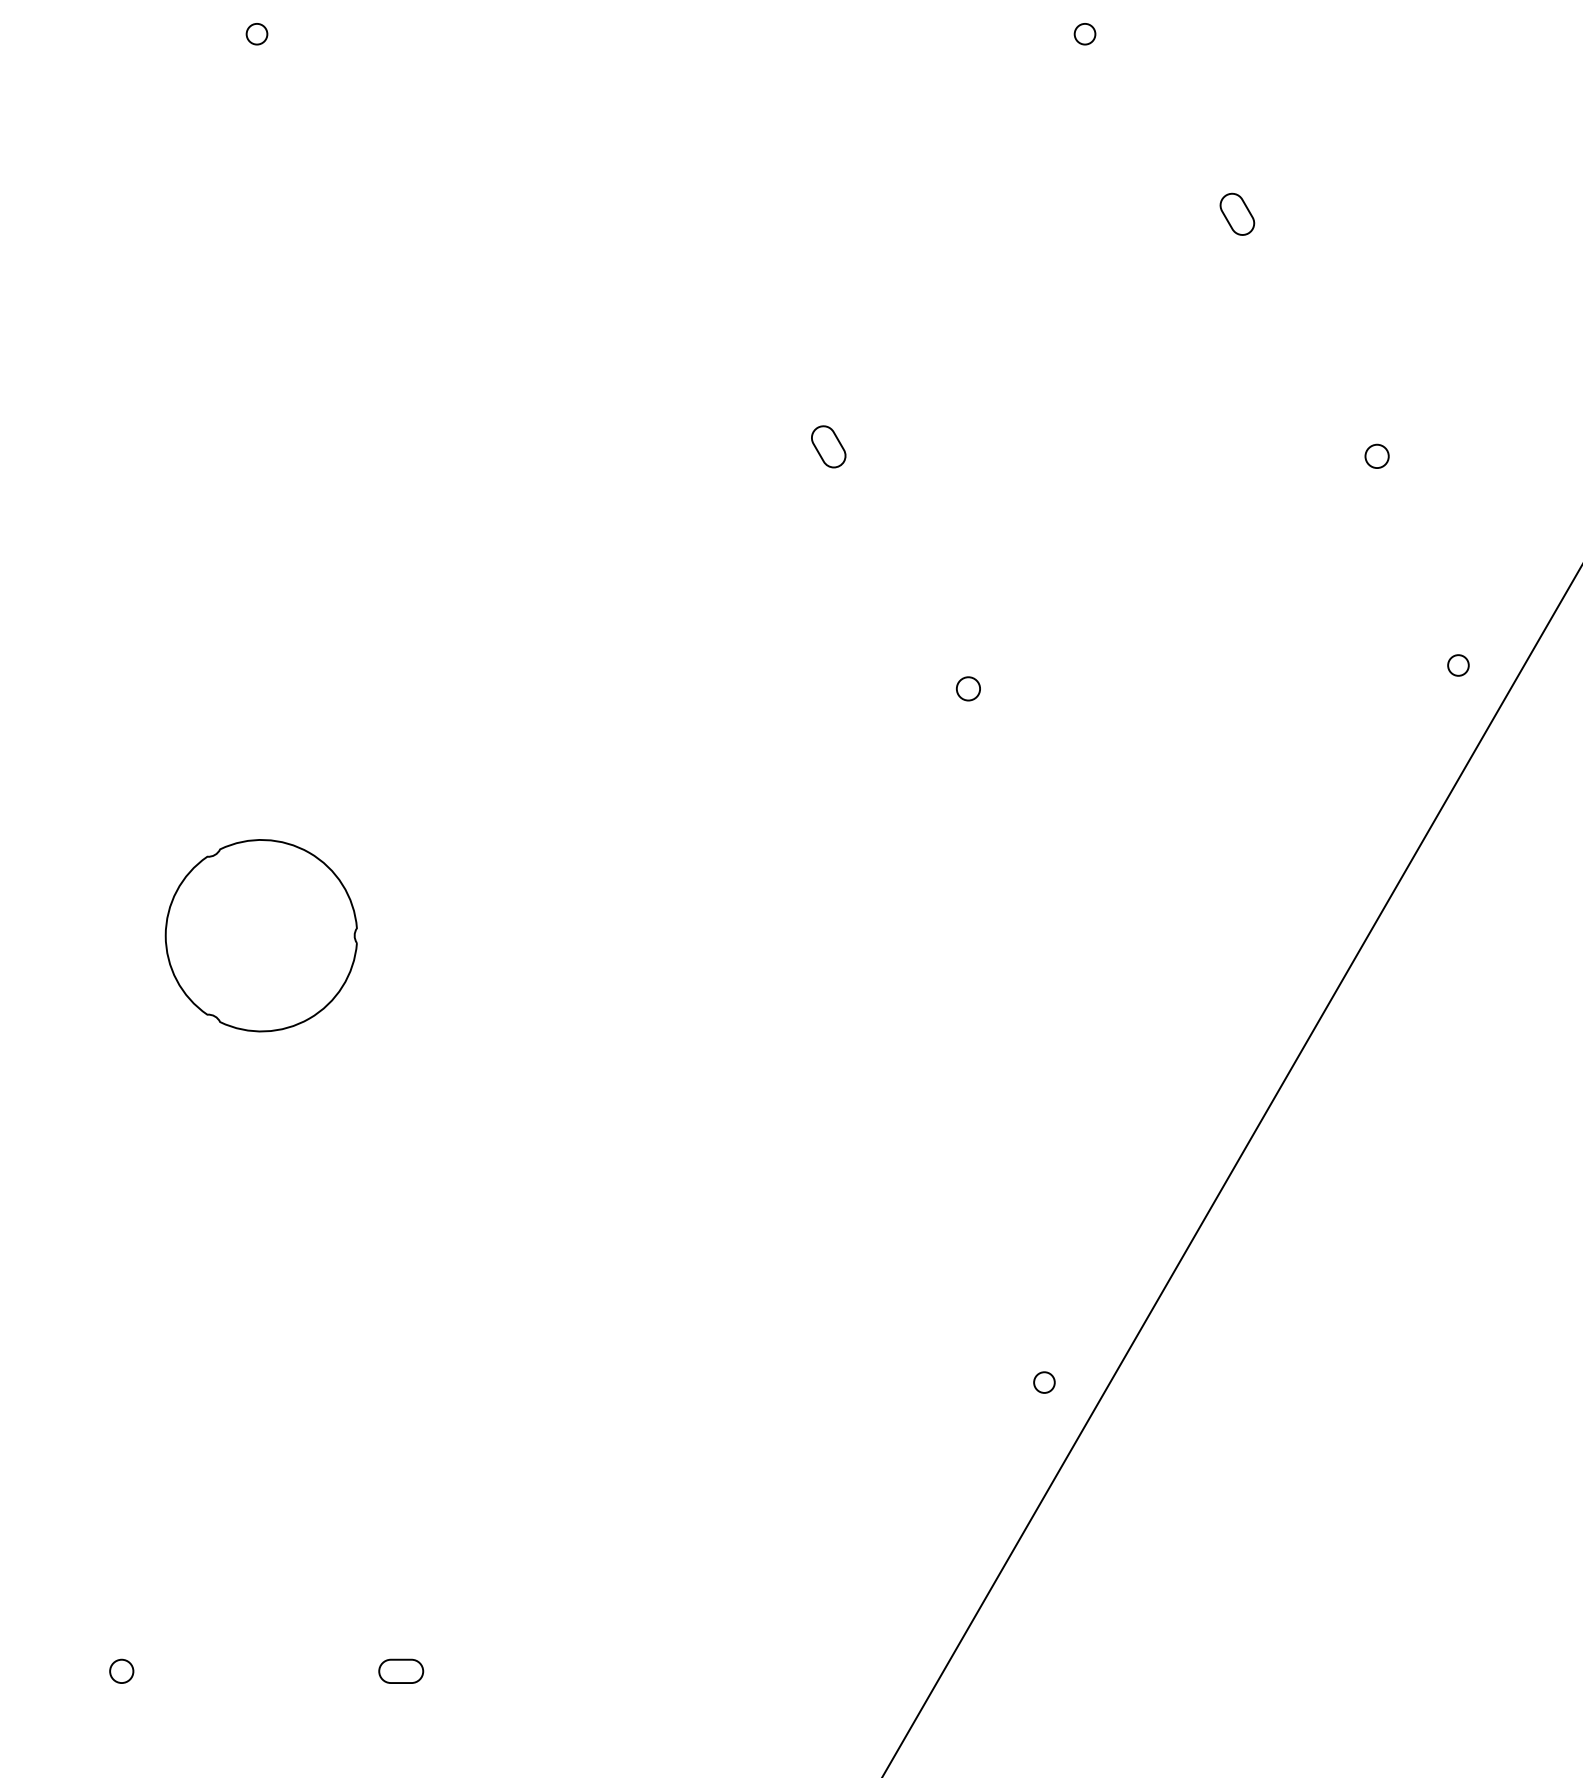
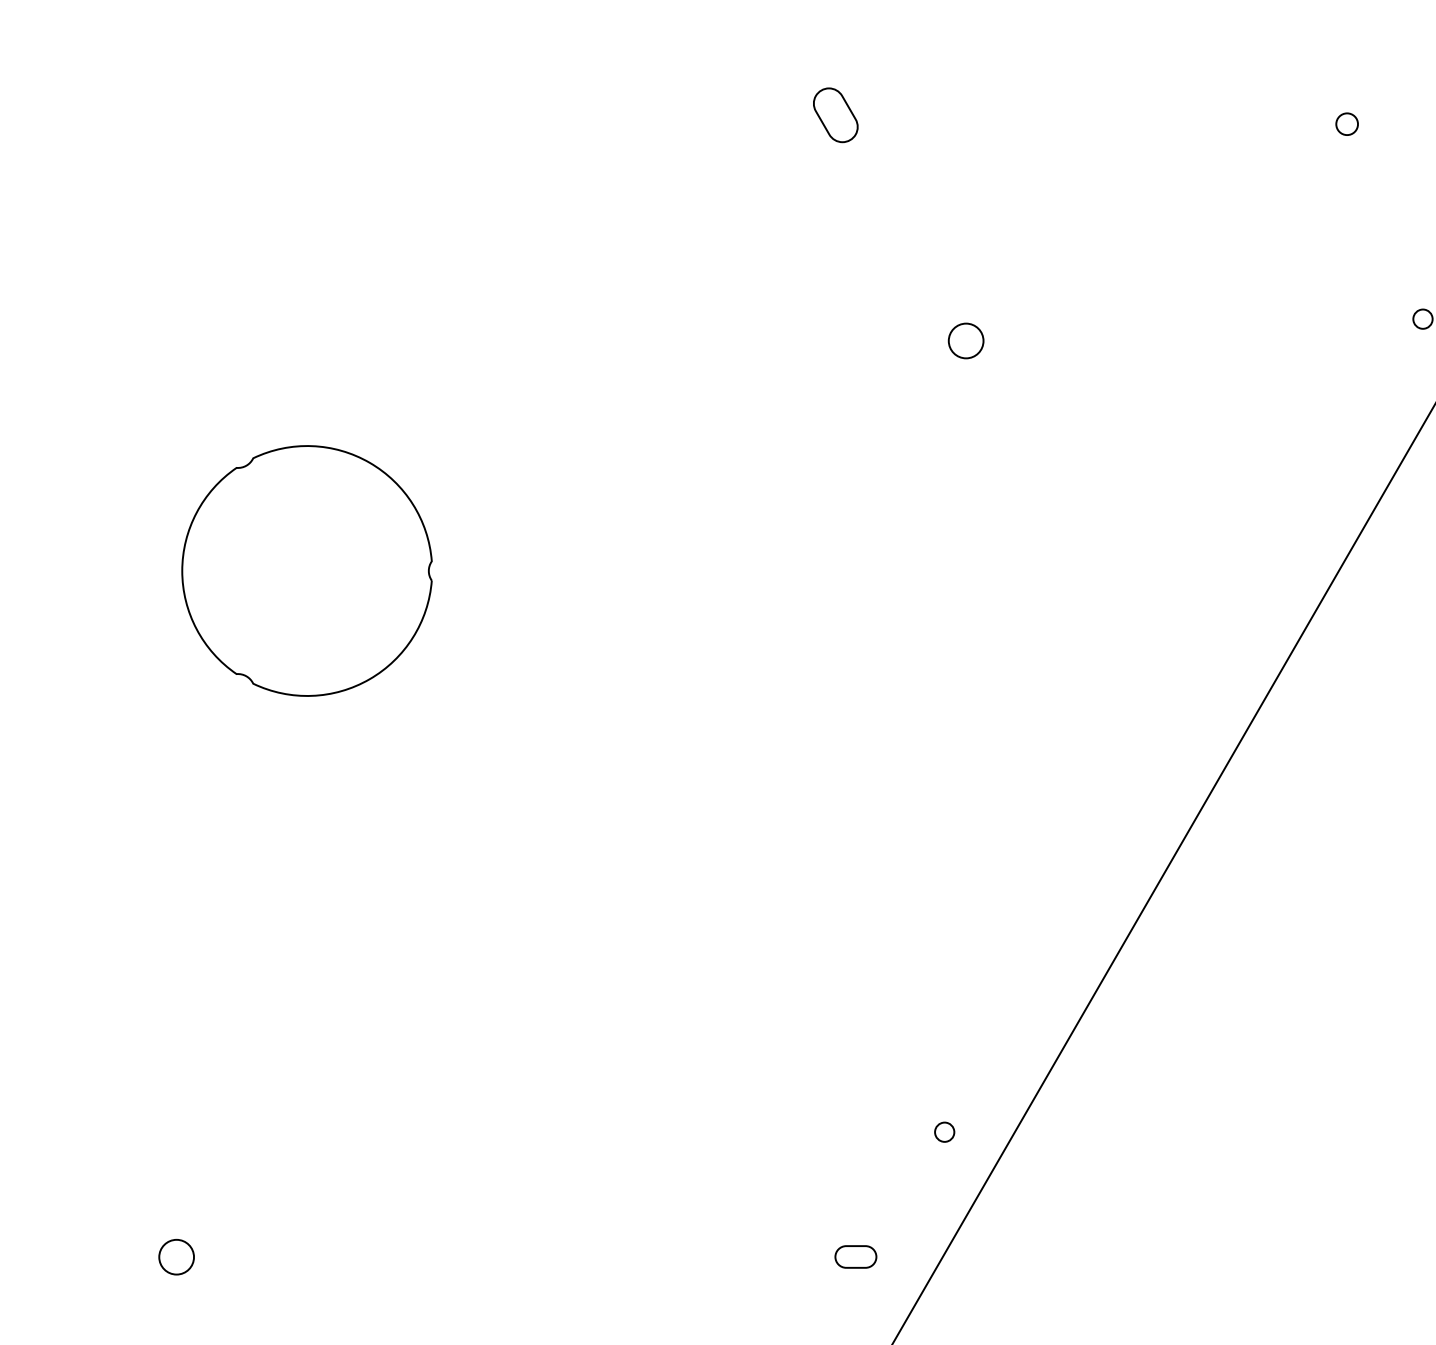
part: (828, 446) -> (835, 115), size x1.4
circle: (968, 688) -> (966, 340), size x1.6
part: (260, 935) -> (306, 570), size x1.4
circle: (1044, 1382) -> (944, 1132), moved
circle: (121, 1670) -> (176, 1256), size x1.6
part: (401, 1670) -> (856, 1256), moved

